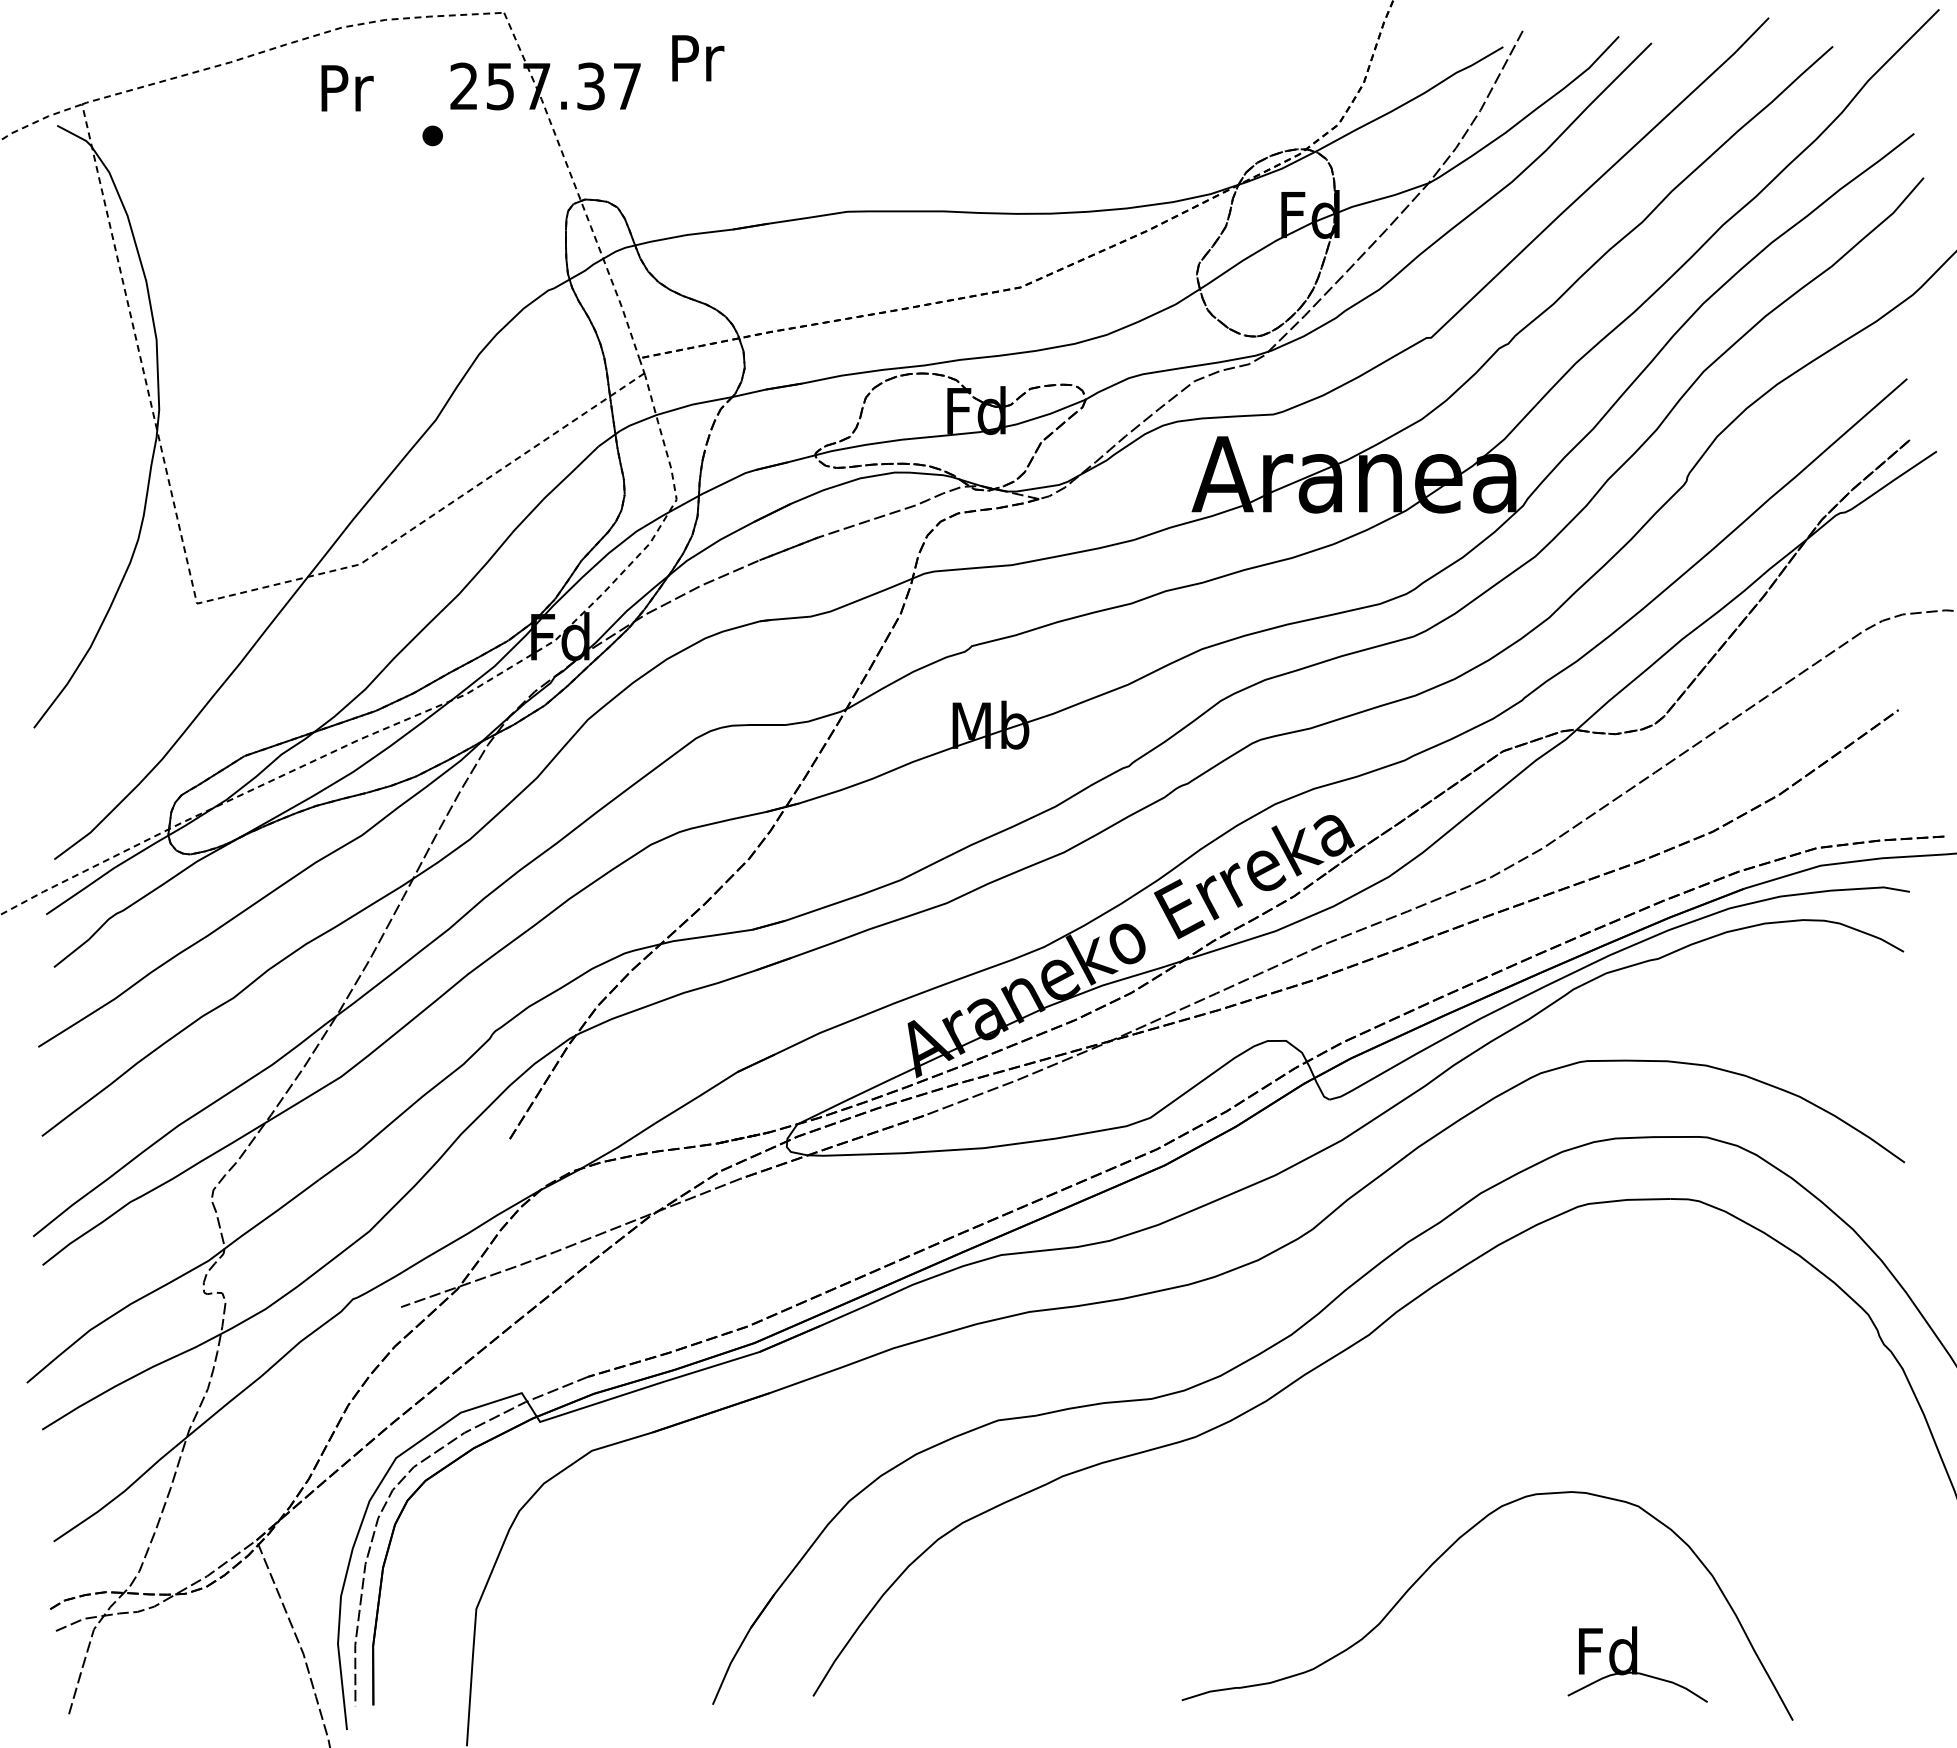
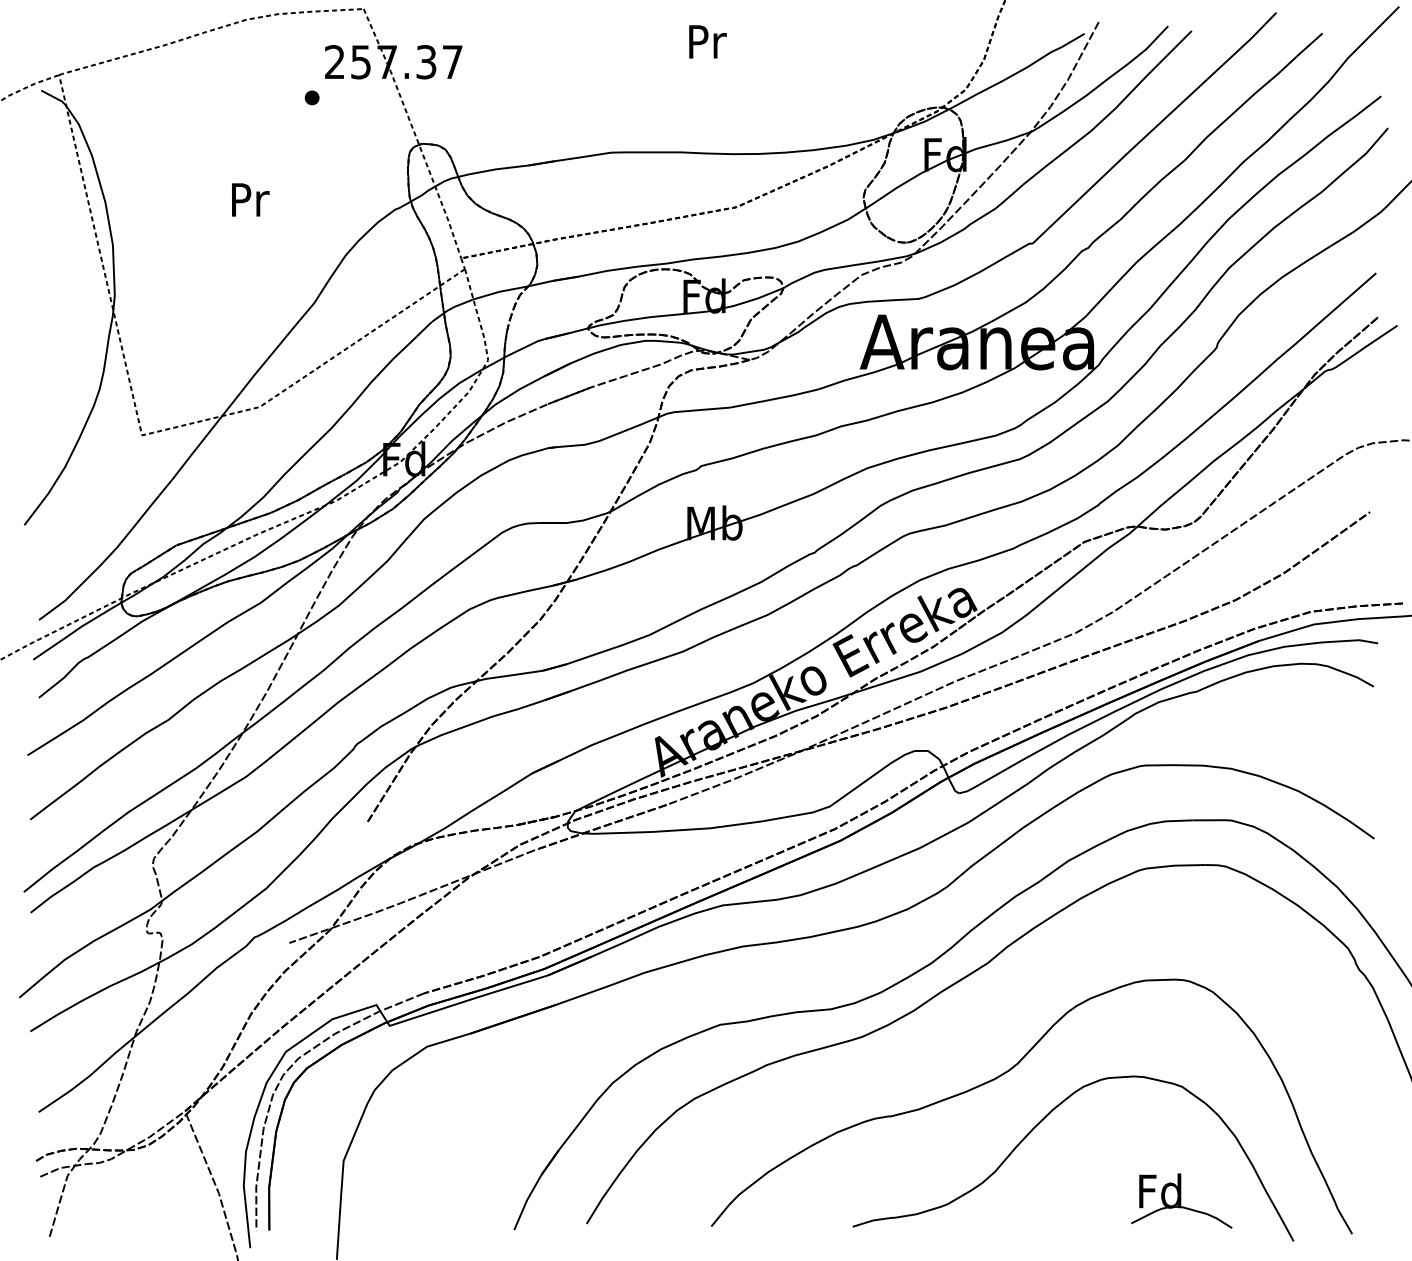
text: (698, 58) -> (708, 42), moved
text: (347, 88) -> (250, 200), moved
curve: (1396, 1486) -> (1007, 1072), added

